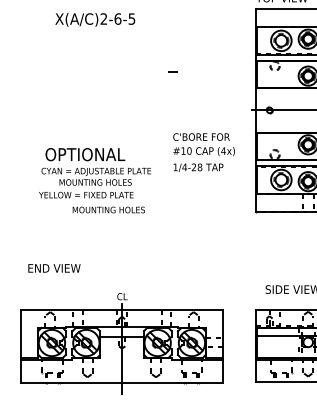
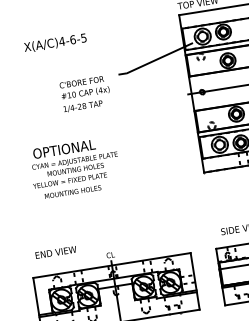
text: (103, 18) -> (61, 41), X(A/C)2-6-5 -> X(A/C)4-6-5
line: (222, 59) -> (159, 58), added
text: (203, 152) -> (85, 94), moved
text: (108, 209) -> (72, 191), moved
text: (54, 268) -> (56, 252), moved

